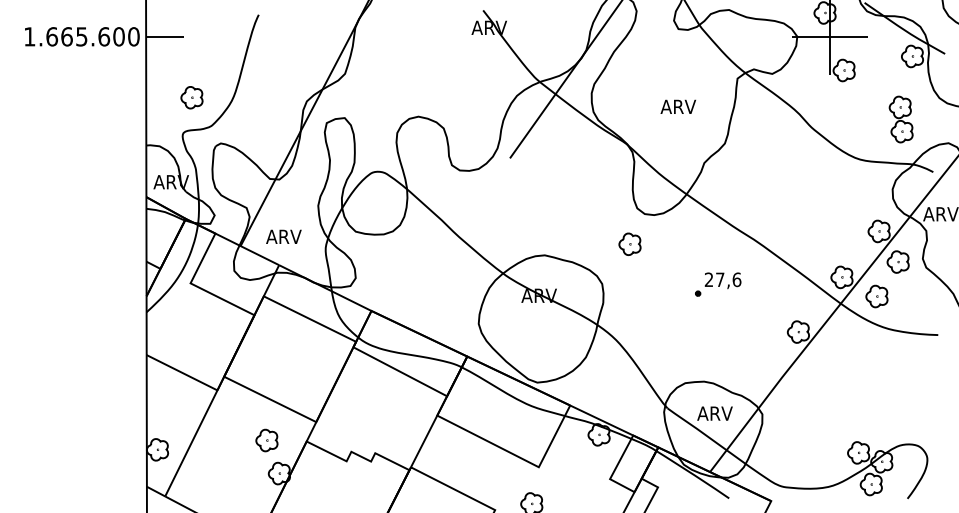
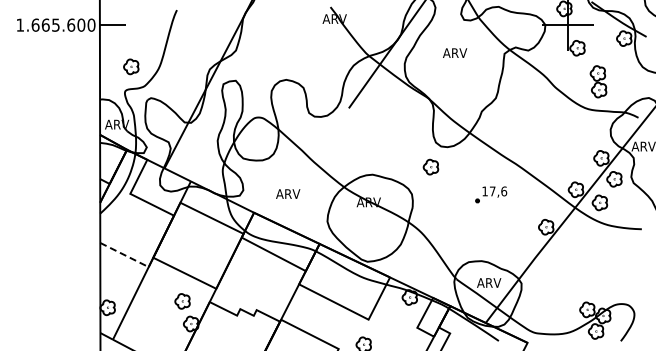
text: (679, 105) -> (455, 52), moved
part: (901, 119) -> (598, 81), moved
text: (284, 236) -> (288, 193), moved
text: (708, 279) -> (484, 191), 27,6 -> 17,6
line: (182, 373) -> (124, 255), solid -> dashed

